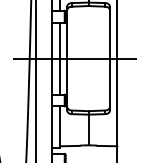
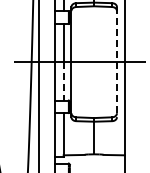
line: (109, 58) -> (116, 62), solid -> dashed
line: (59, 76) -> (63, 81), solid -> dashed

